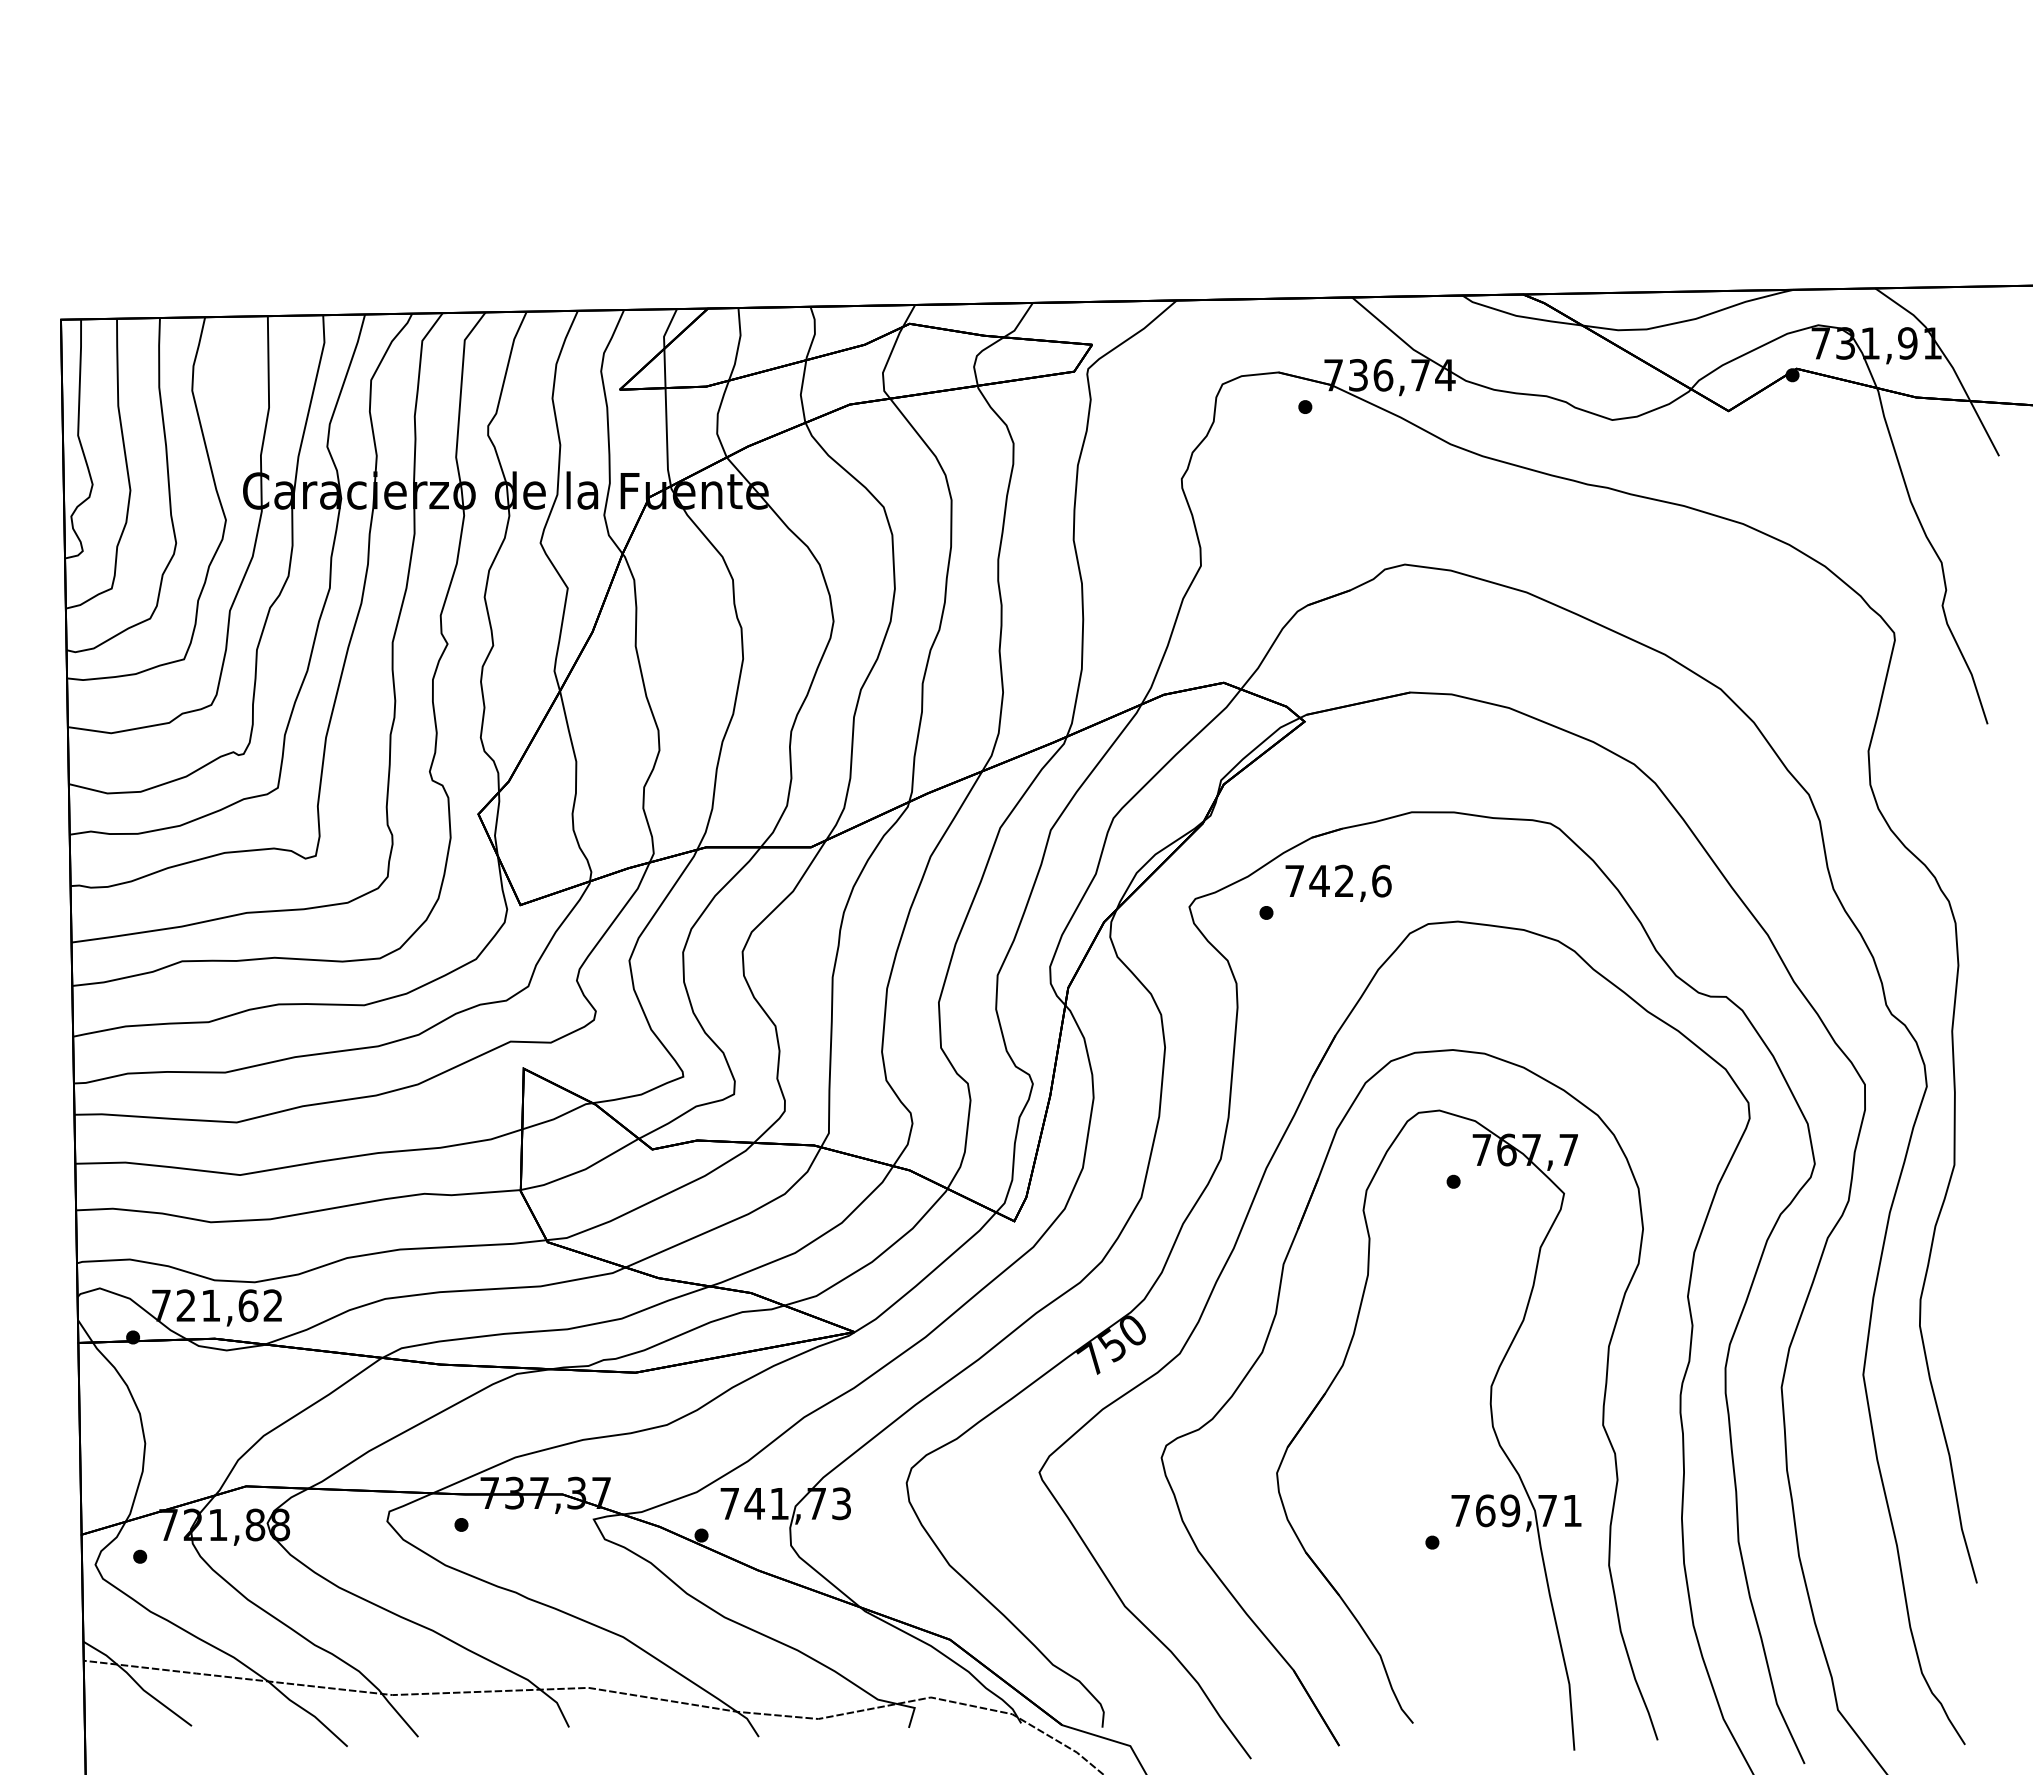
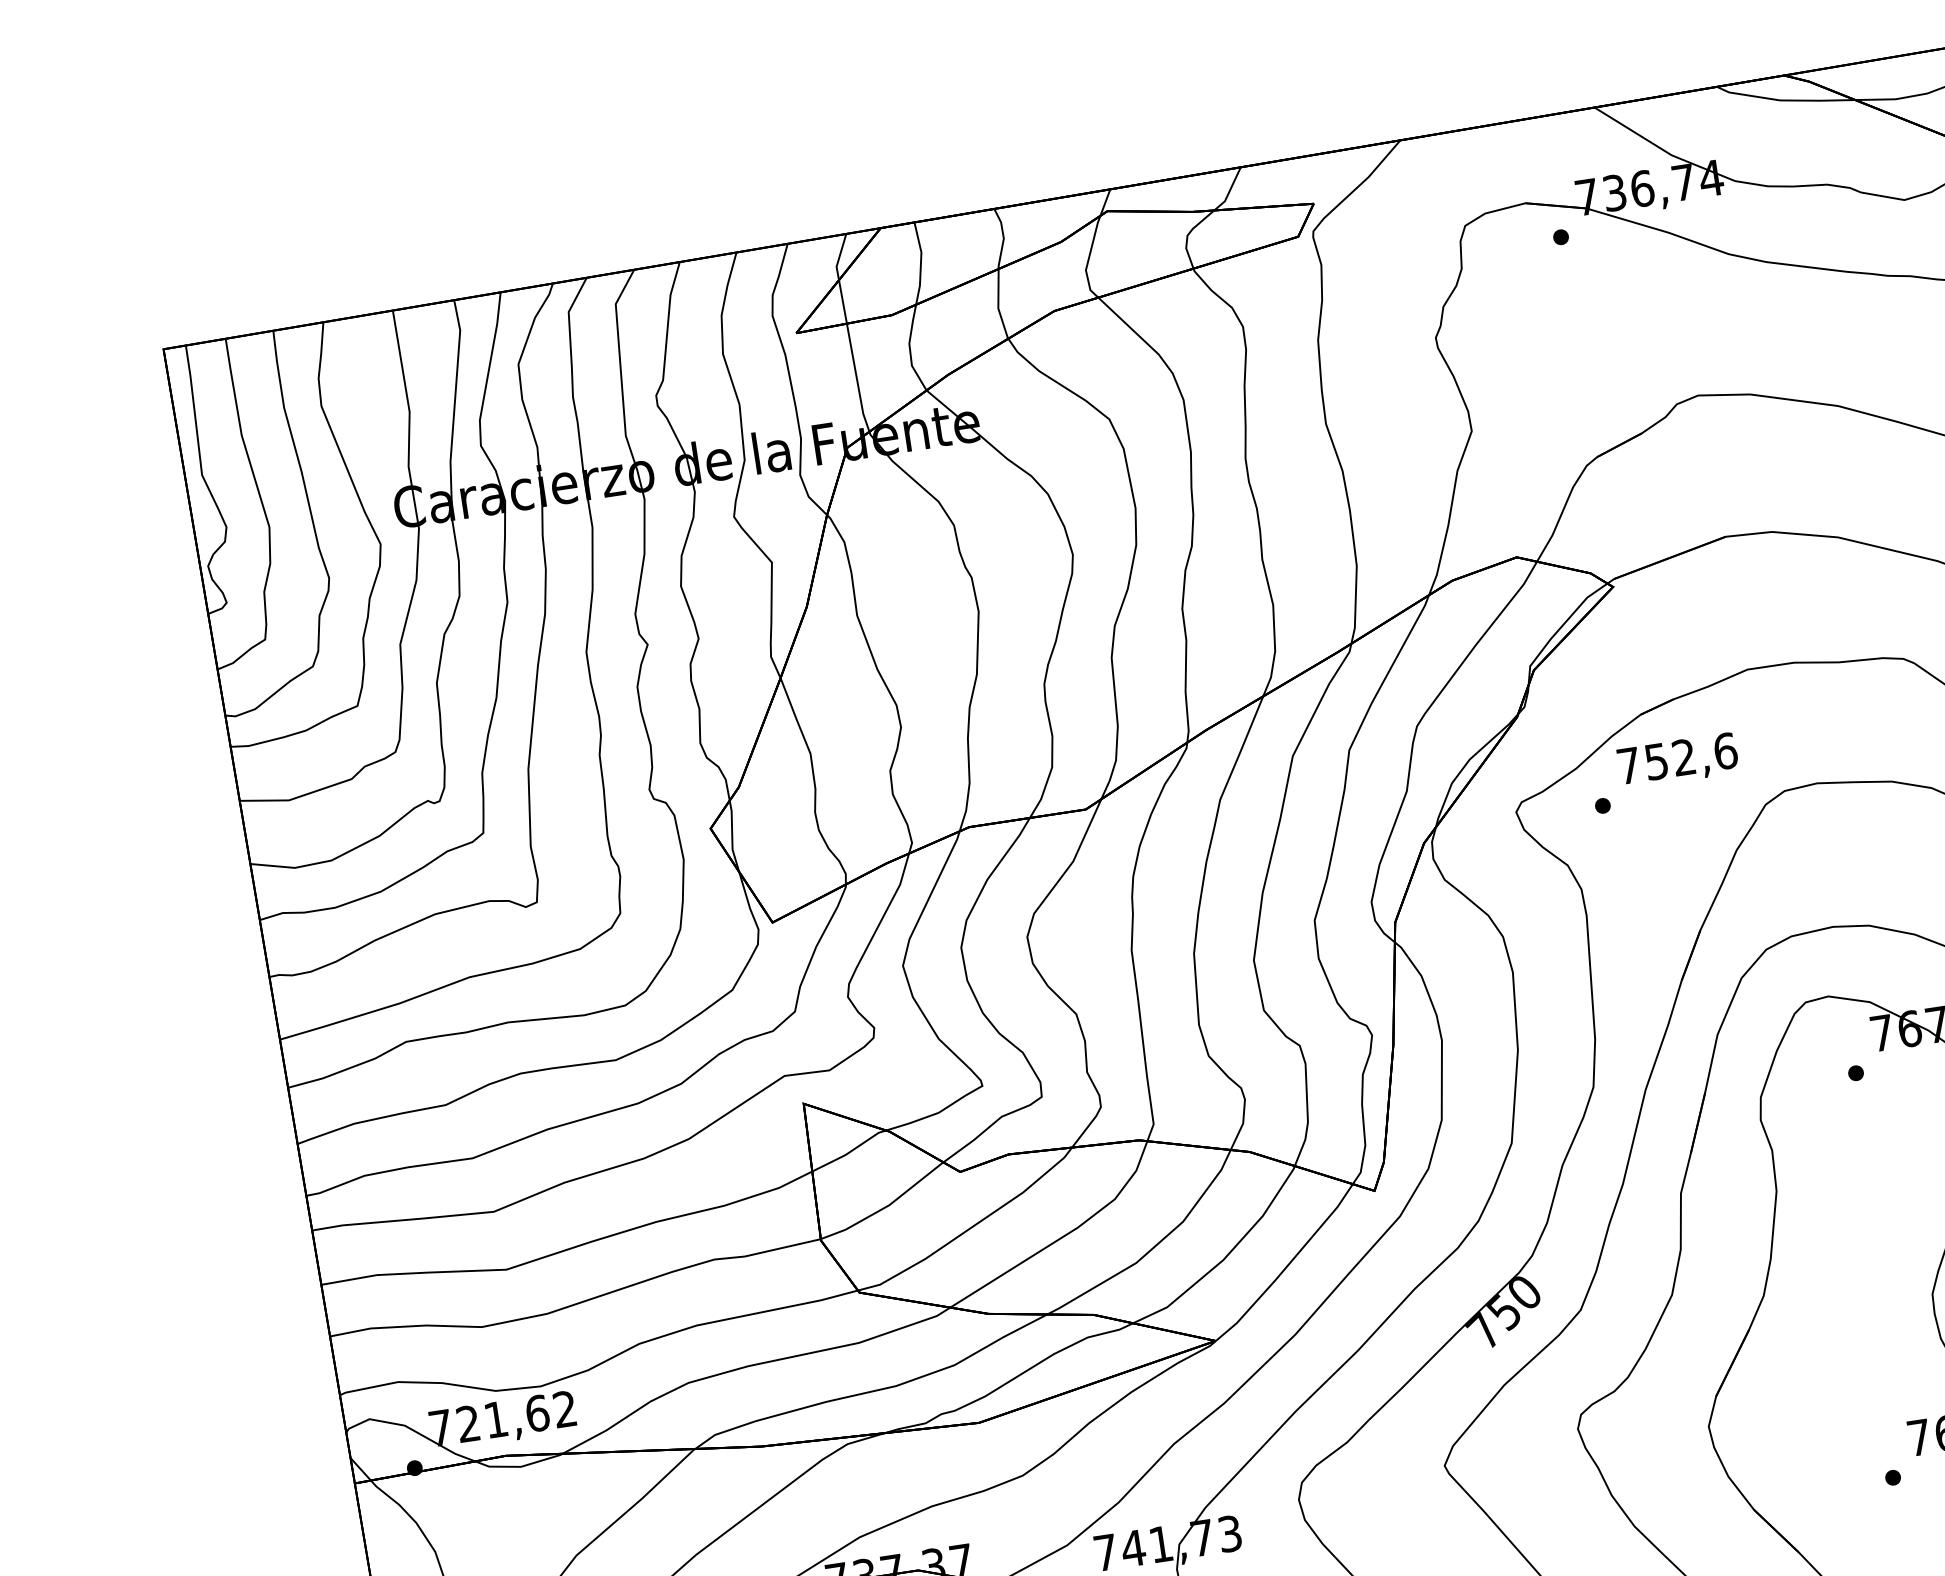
text: (1319, 881) -> (1656, 762), 742,6 -> 752,6

